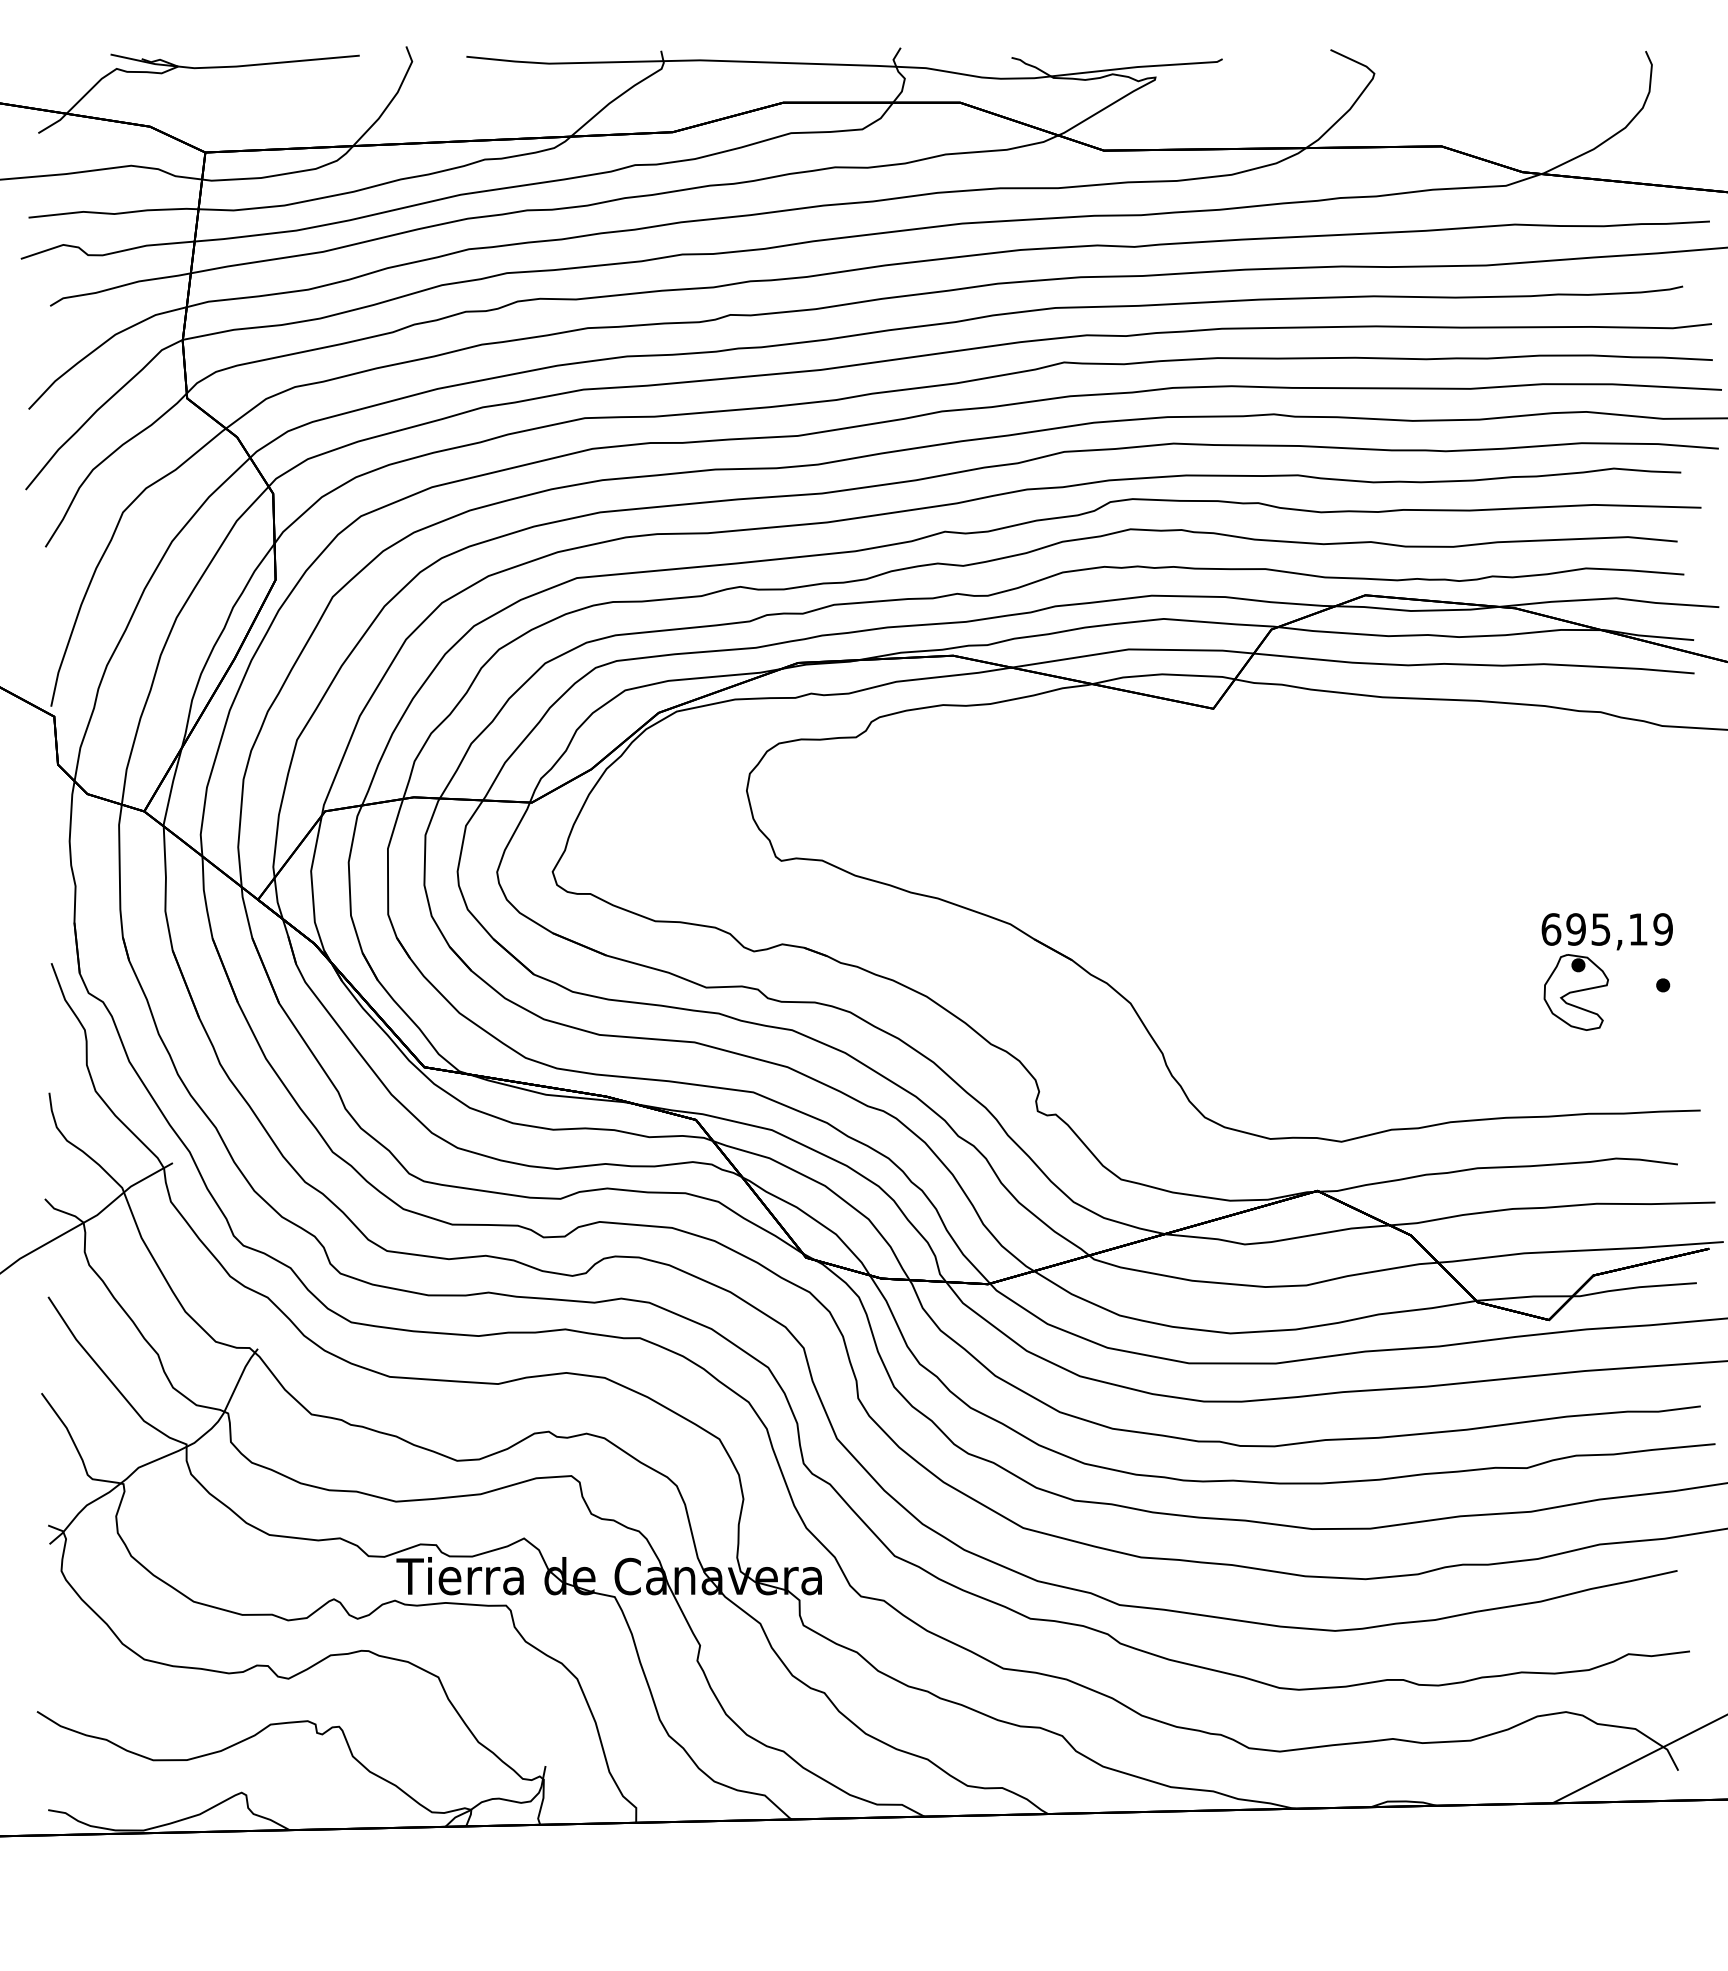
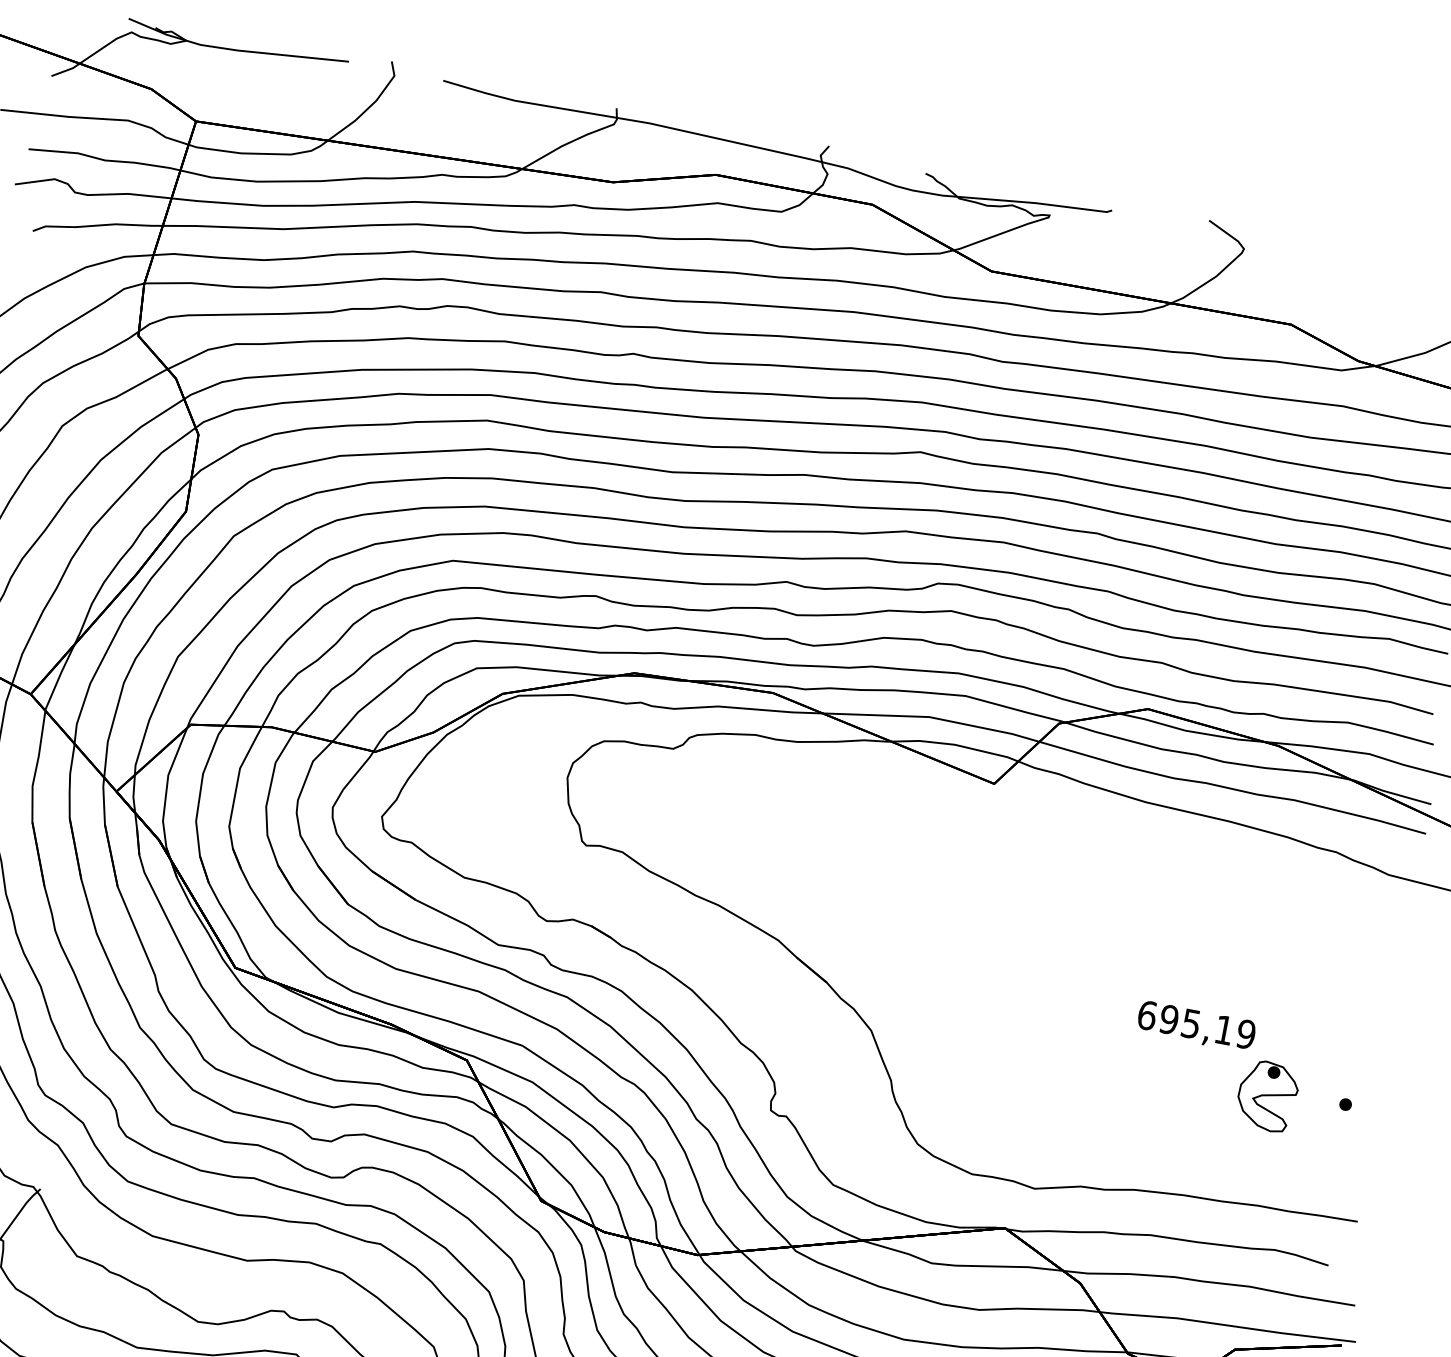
text: (1606, 931) -> (1195, 1026), moved

